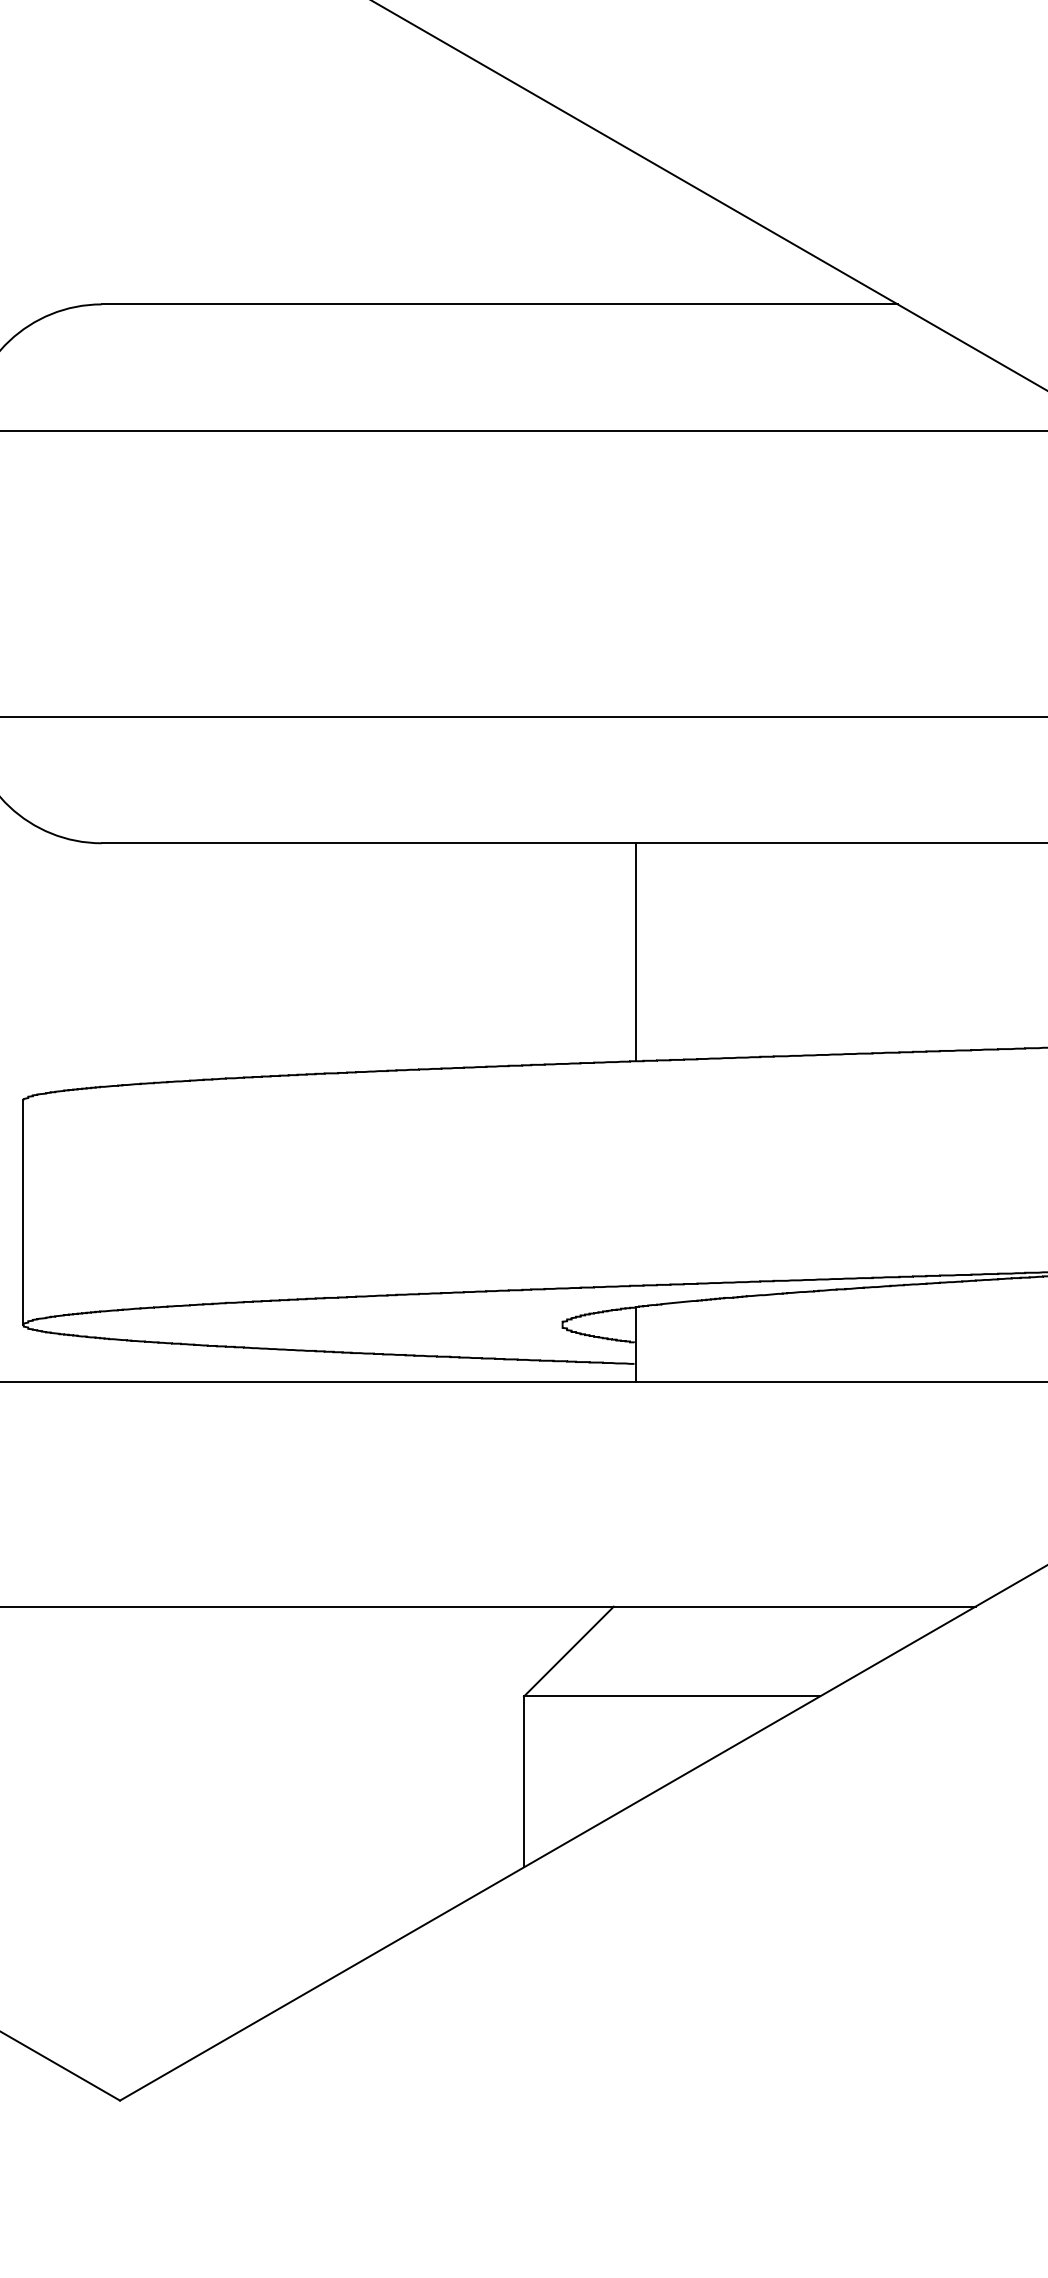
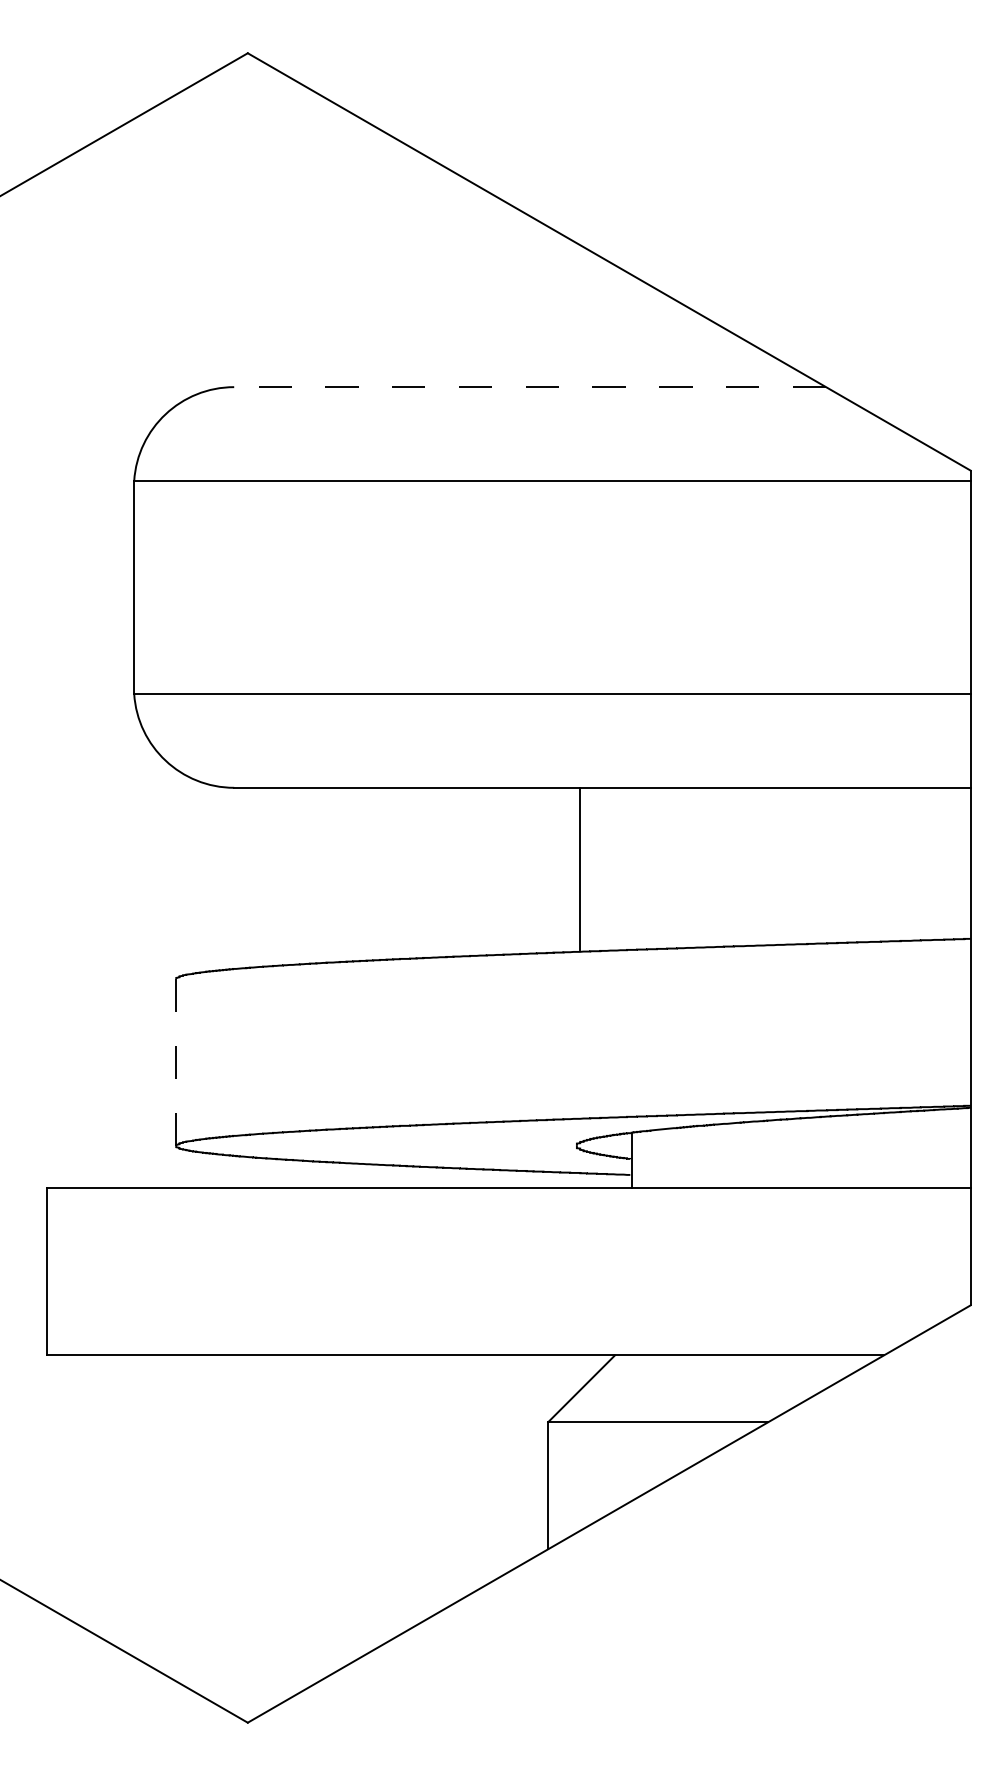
line: (500, 304) -> (530, 387), solid -> dashed
line: (636, 951) -> (579, 868), moved
line: (22, 1211) -> (175, 1061), solid -> dashed

